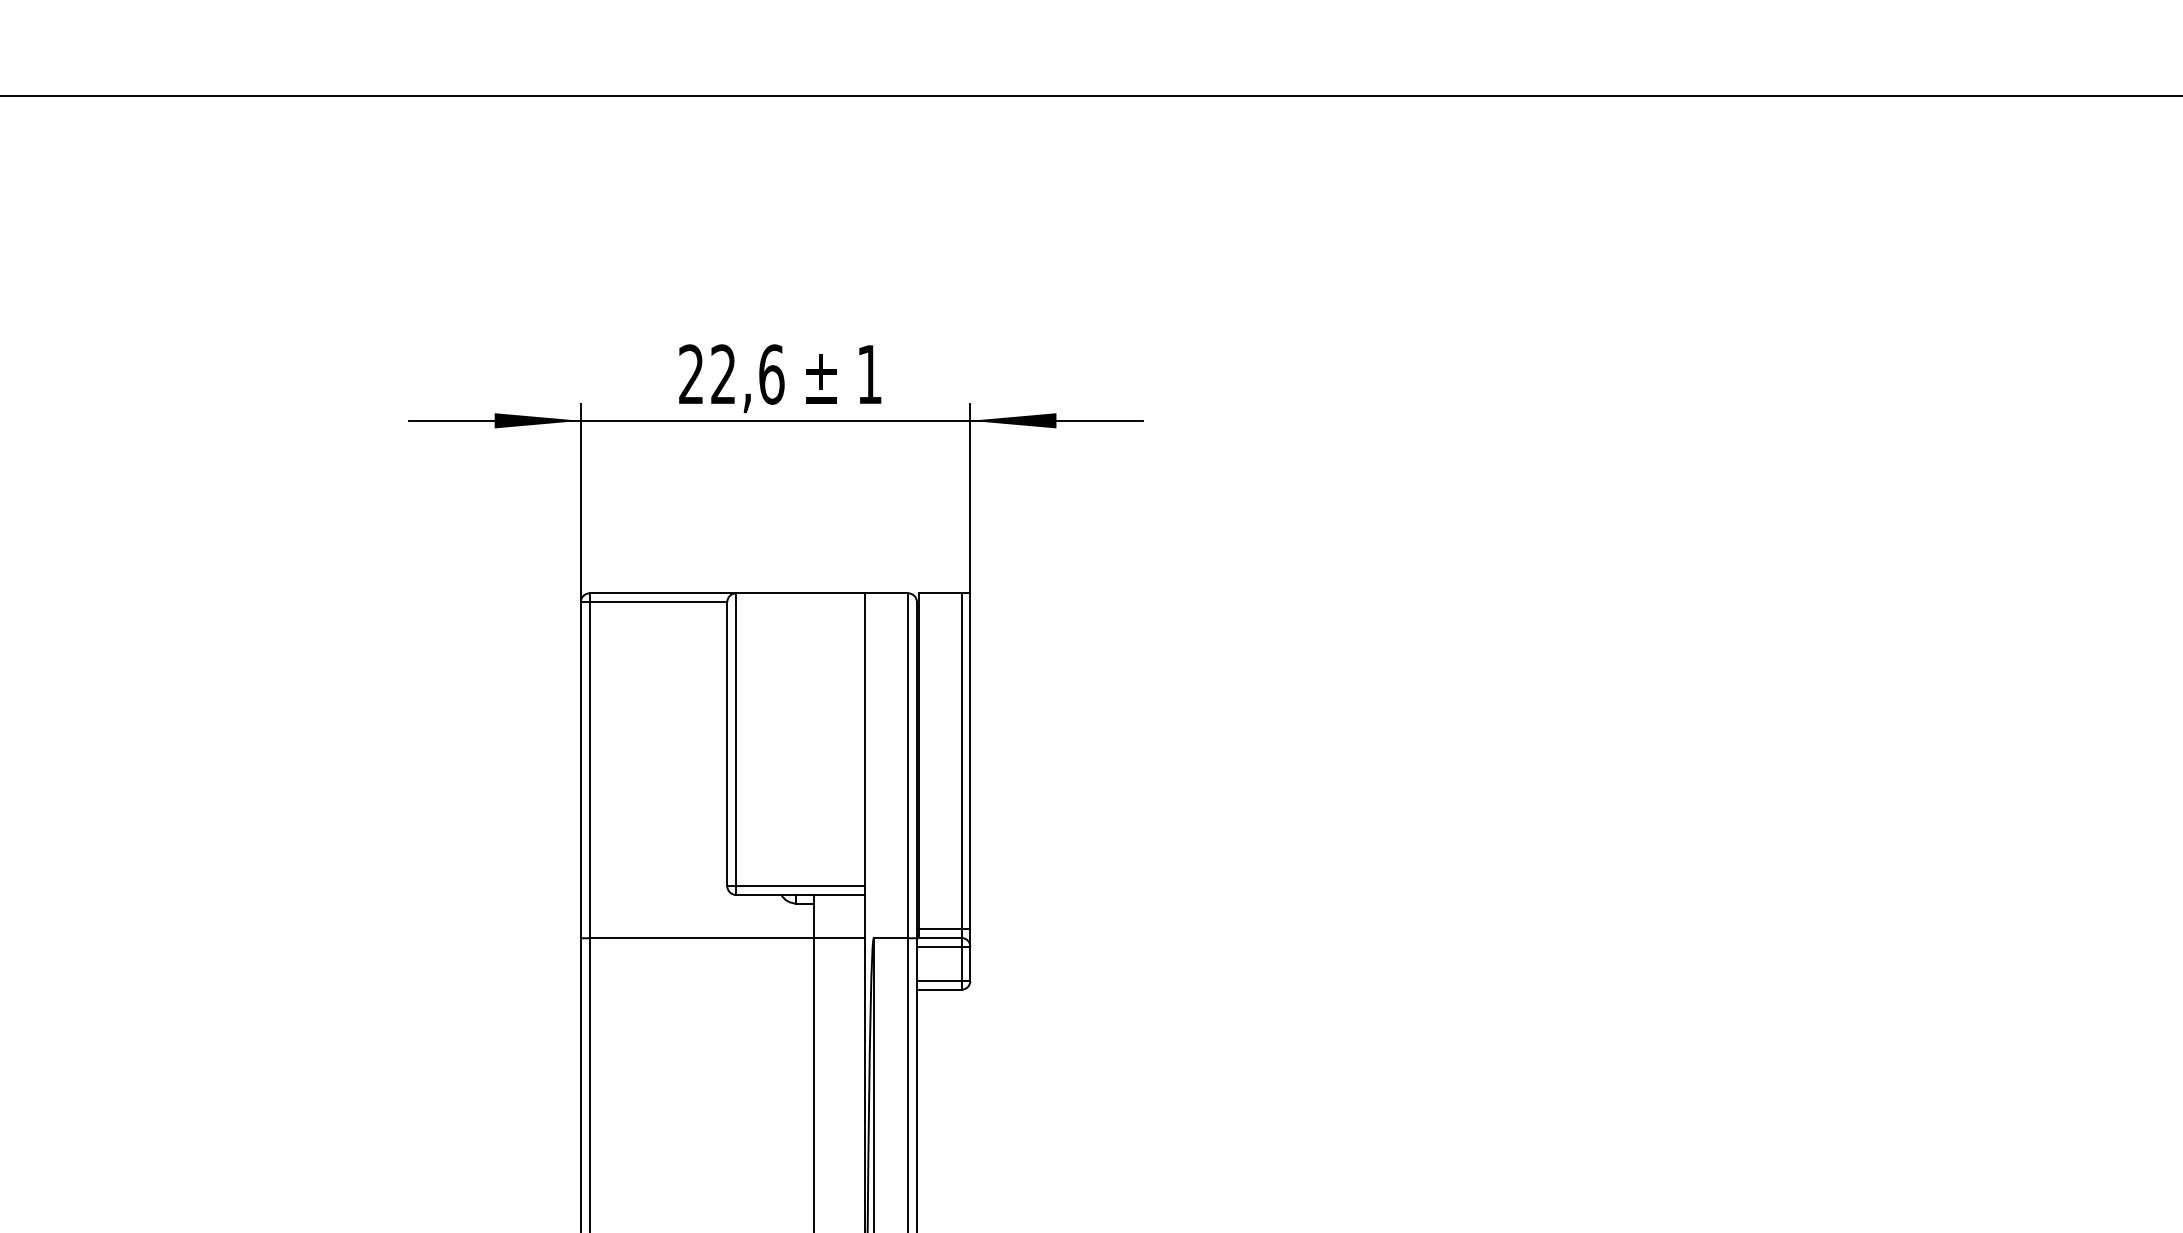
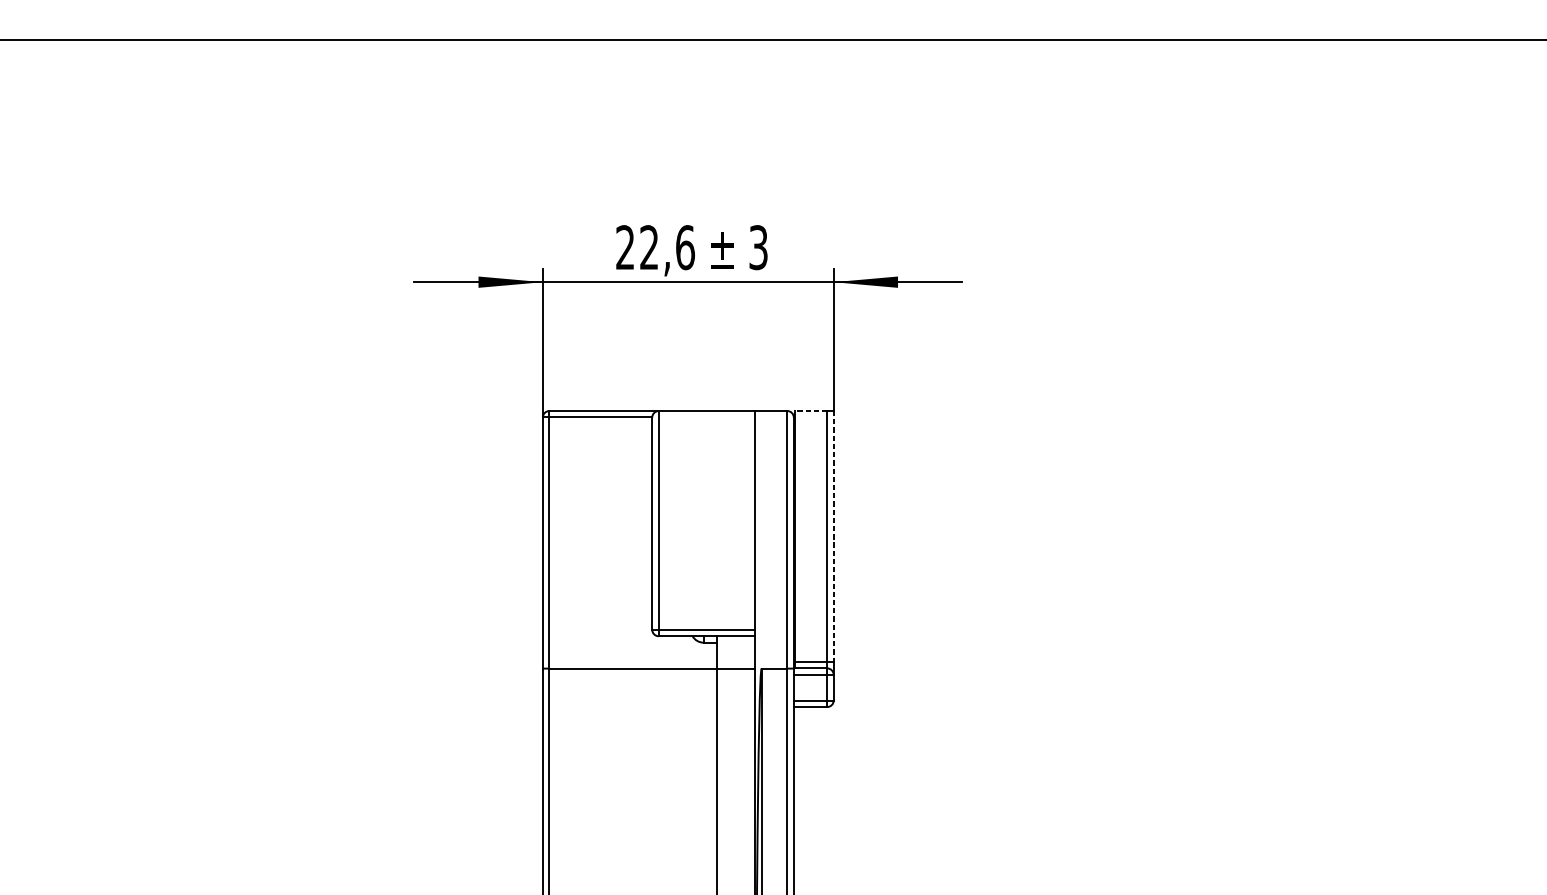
text: (869, 374) -> (758, 247), 1 -> 3
line: (940, 593) -> (811, 411), solid -> dashed
line: (970, 761) -> (833, 536), solid -> dashed

